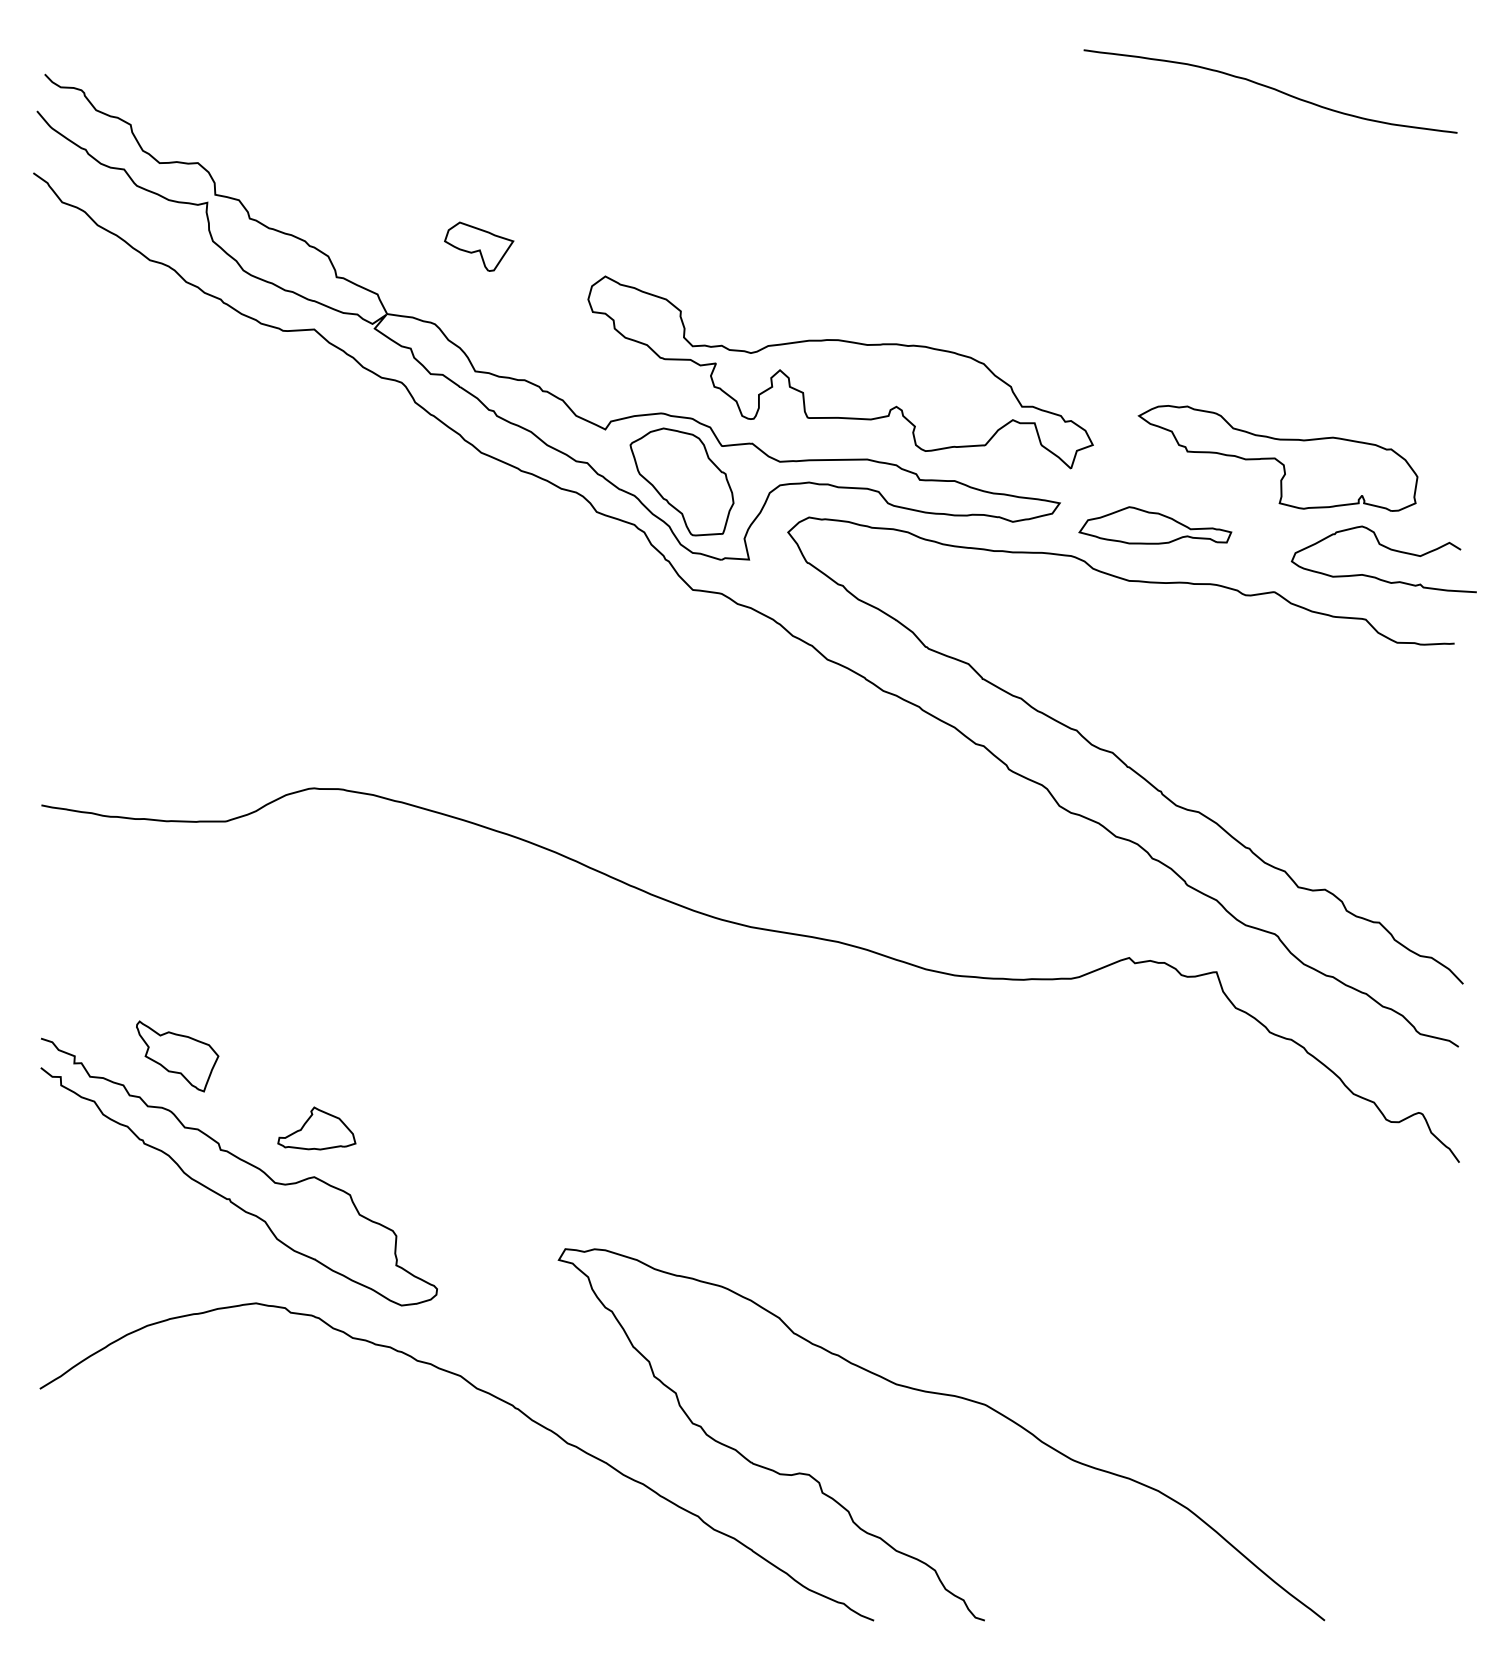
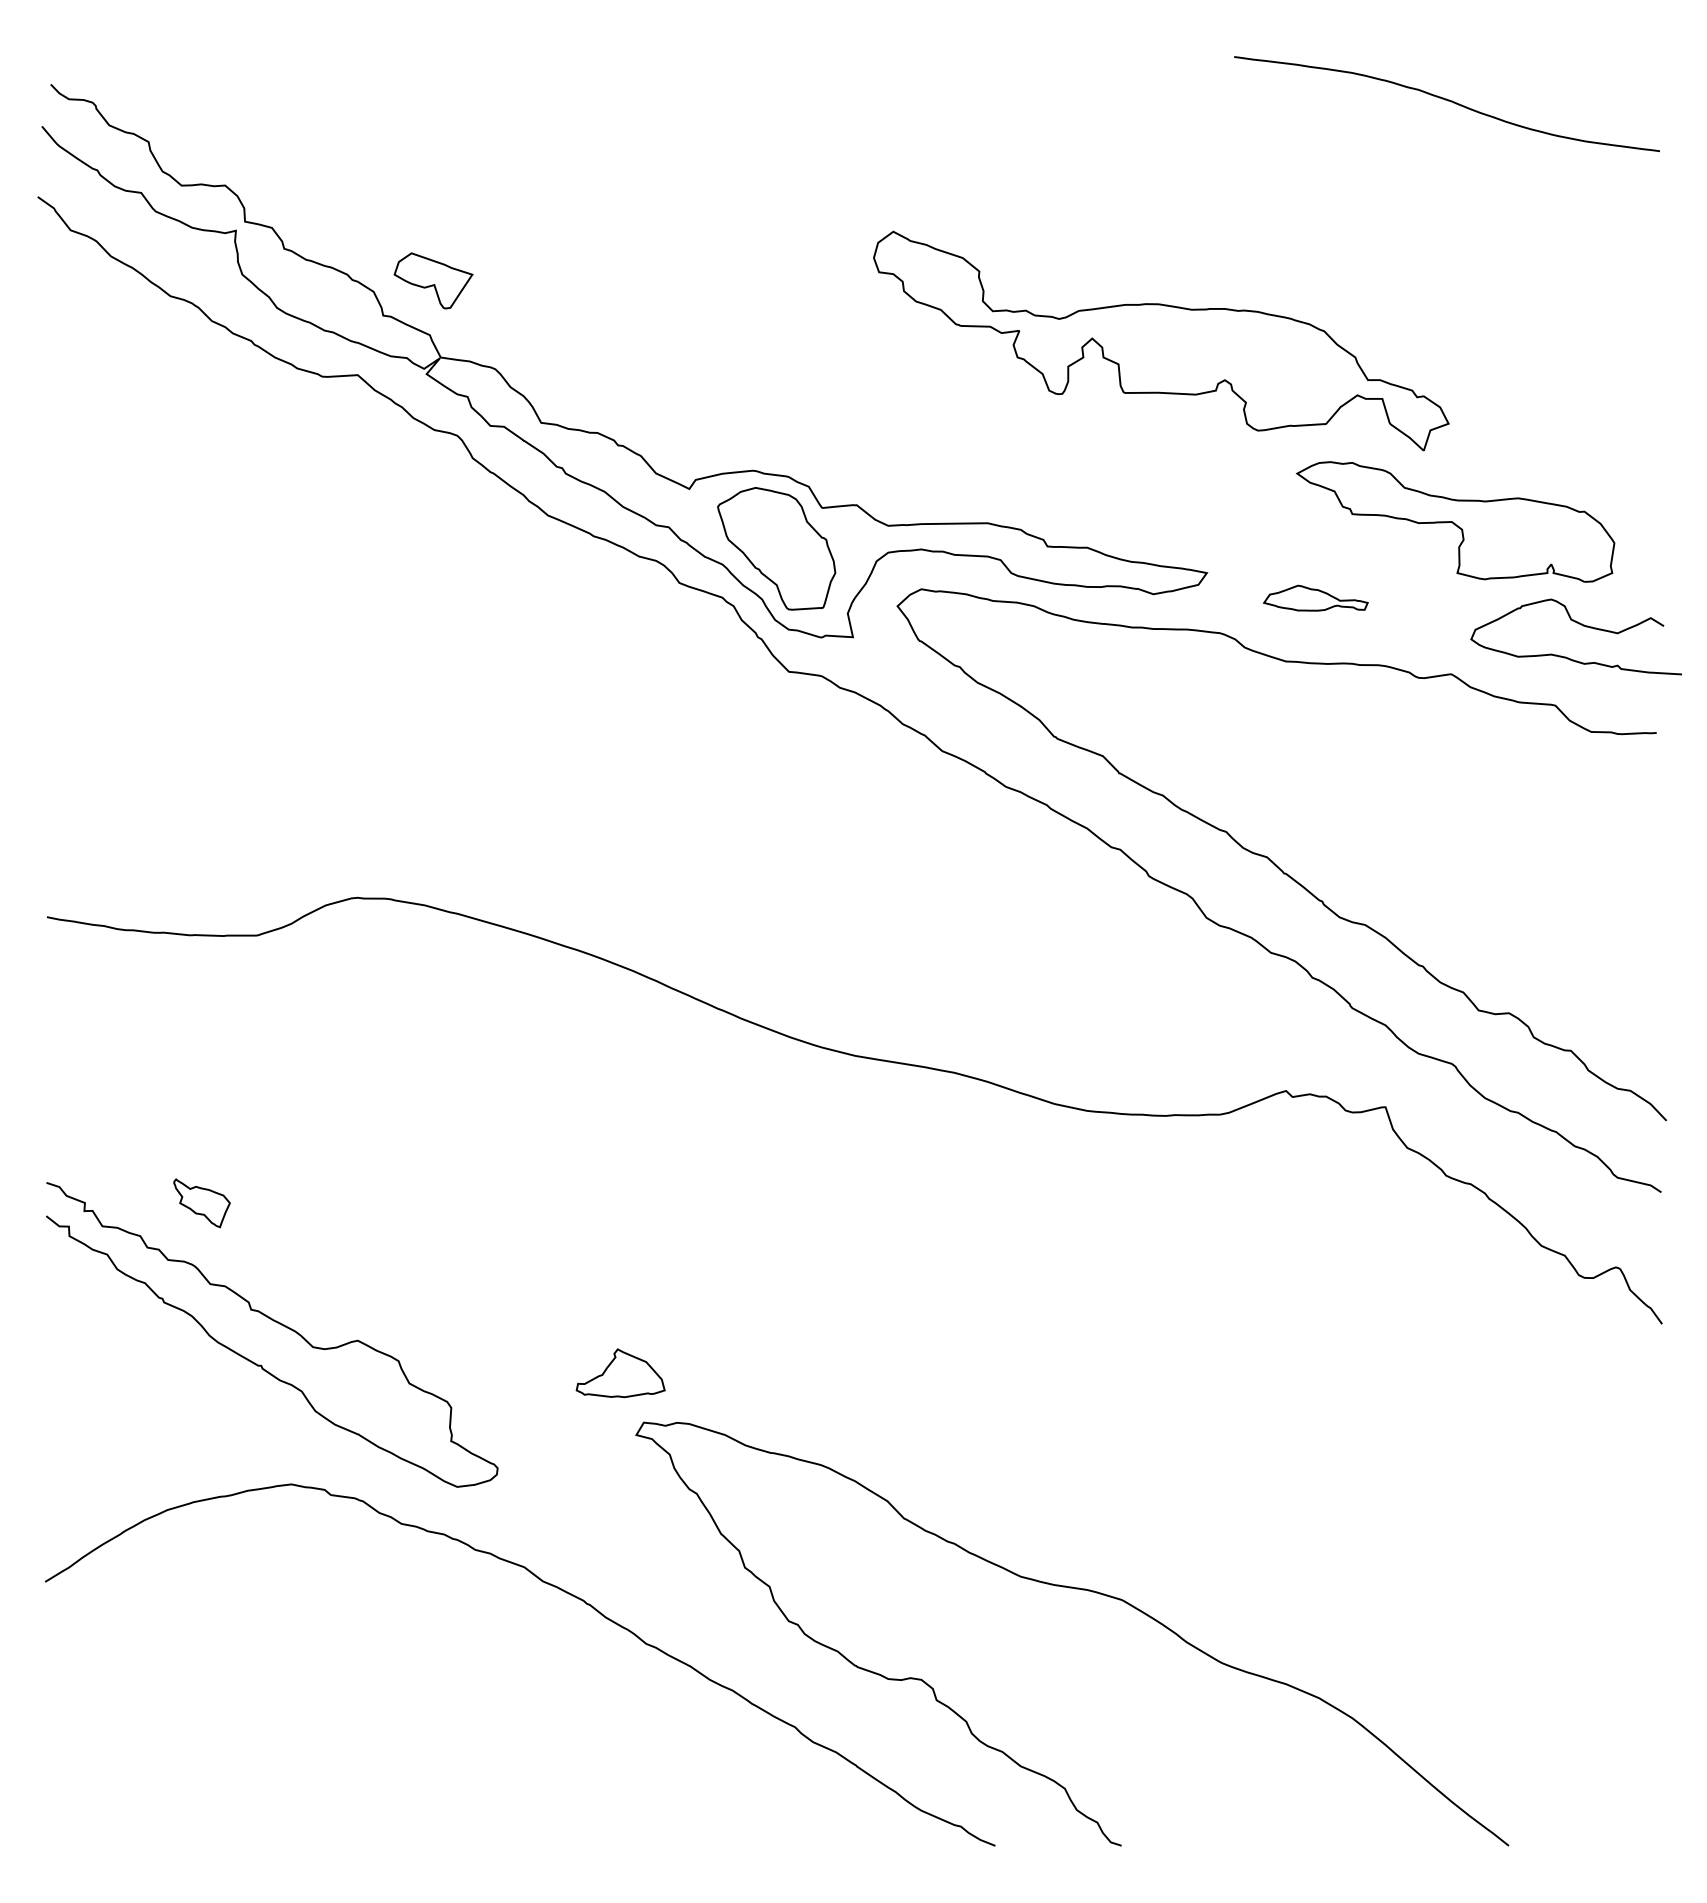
part: (479, 246) -> (433, 280), moved
part: (840, 371) -> (1161, 340), moved
part: (1155, 524) -> (1315, 597), size x0.6
part: (177, 1056) -> (201, 1203), size x0.6
part: (316, 1128) -> (620, 1373), moved

